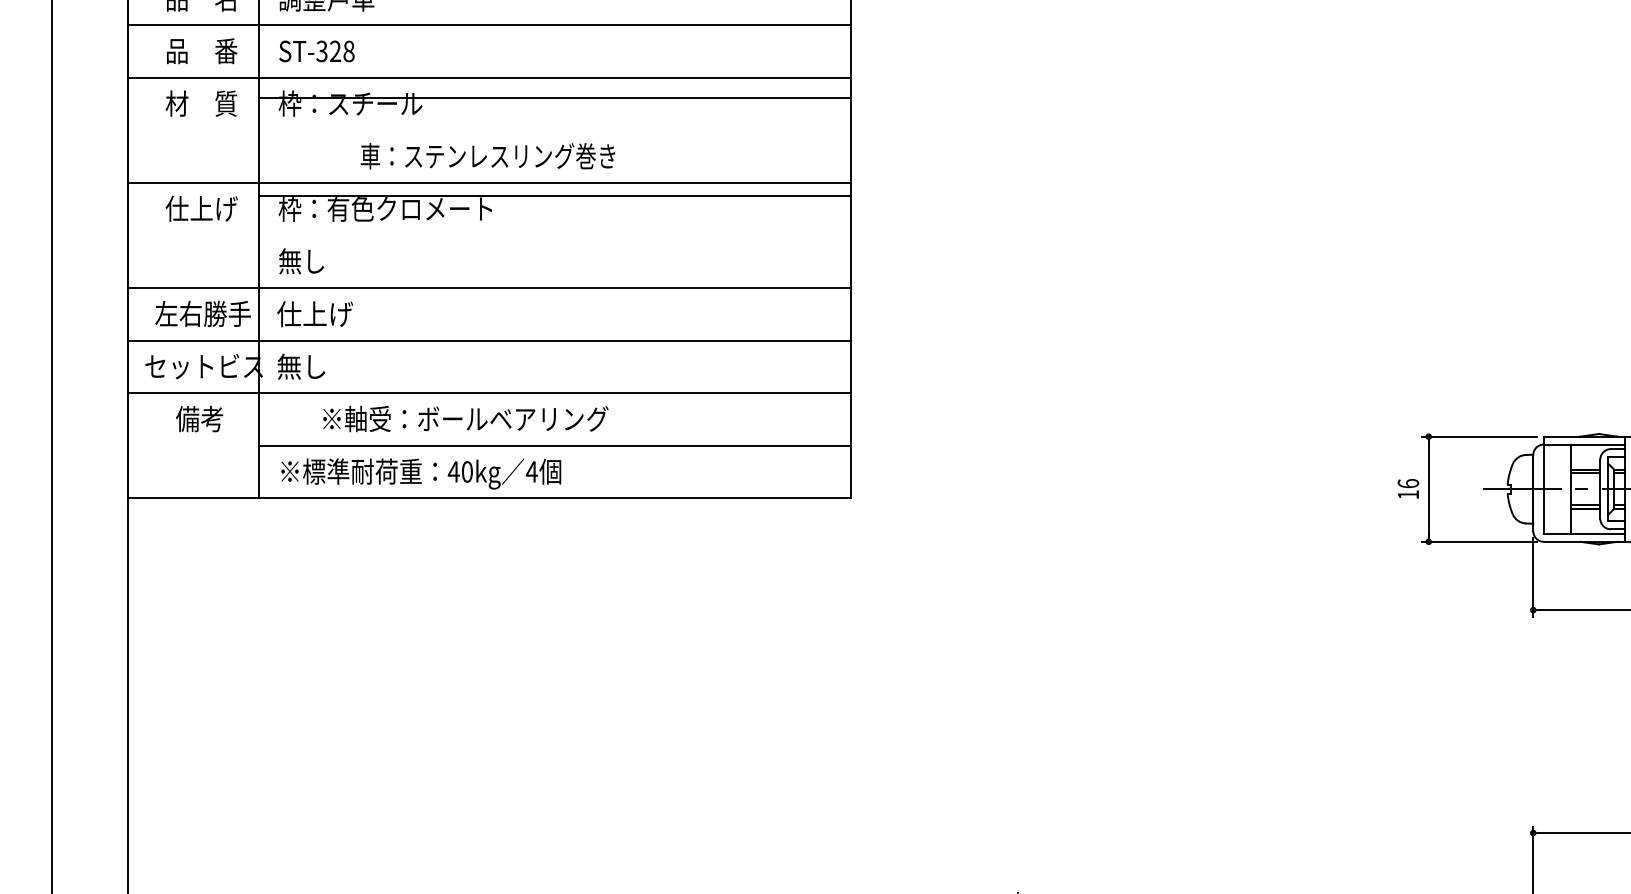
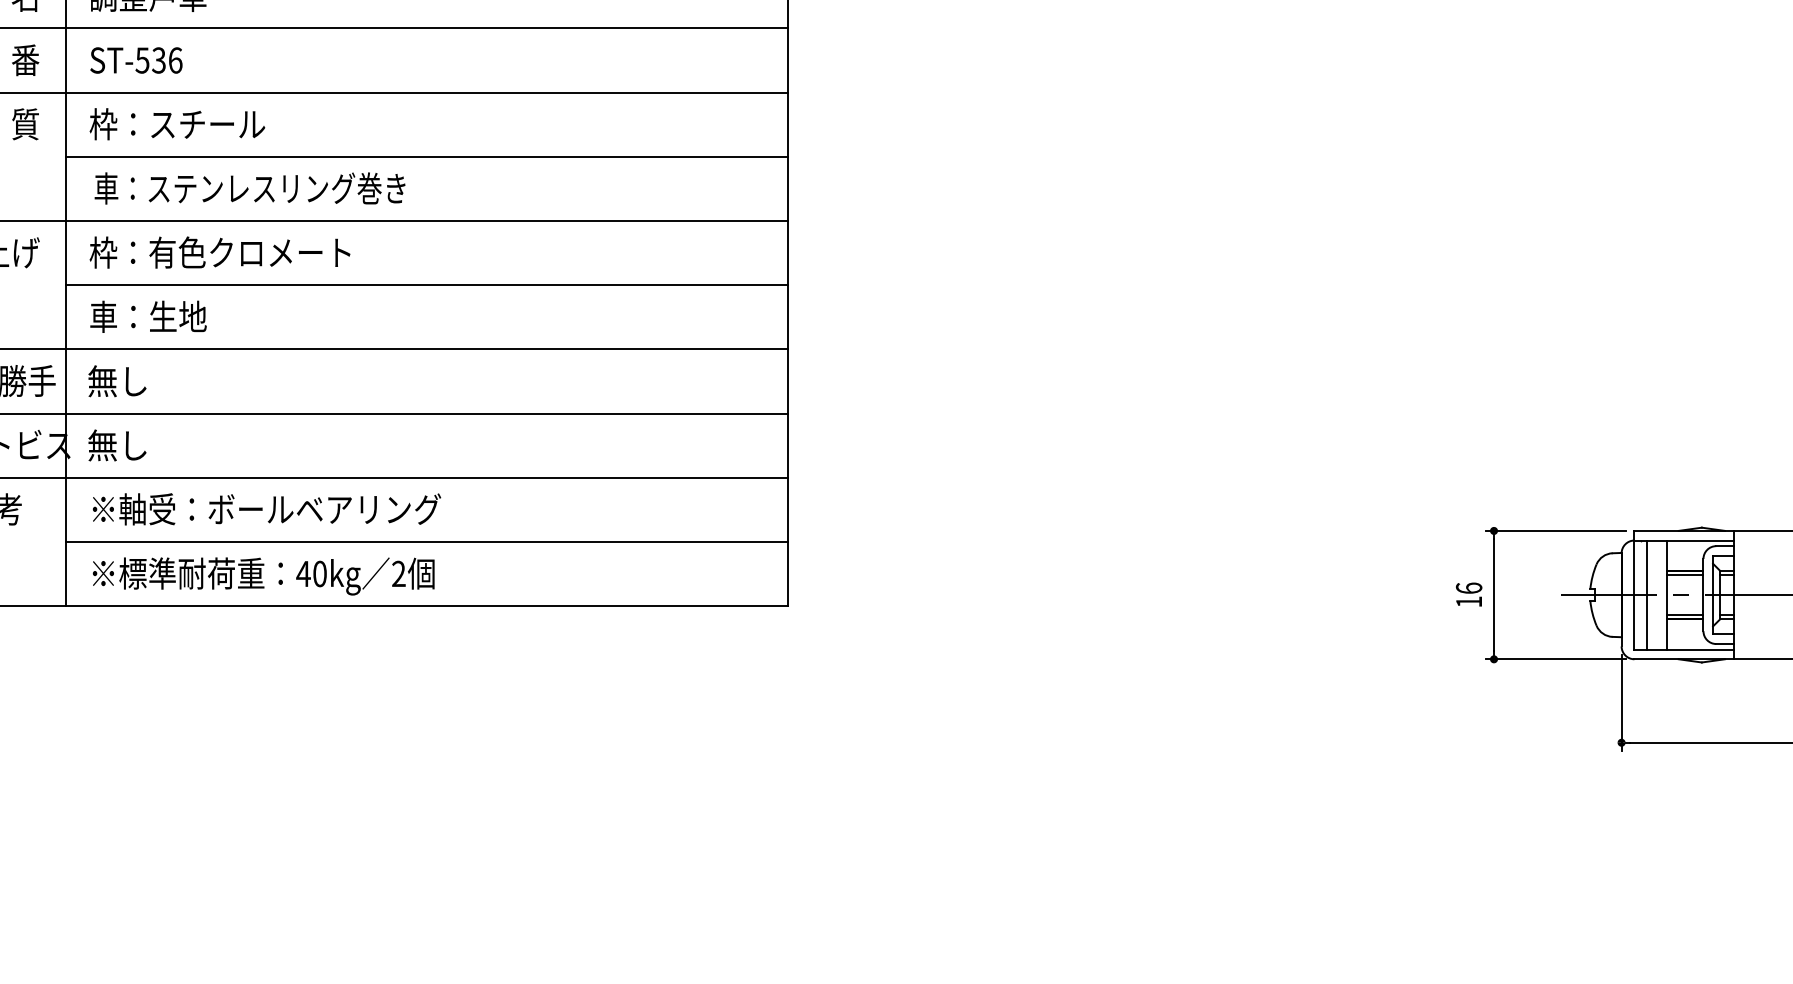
text: (335, 51) -> (159, 60), ST-328 -> ST-536
line: (554, 98) -> (426, 157), moved
text: (487, 156) -> (249, 188), moved
line: (554, 196) -> (426, 285), moved
text: (326, 261) -> (148, 317), 無し -> 車：生地
text: (315, 314) -> (134, 381), 仕上げ -> 無し
text: (465, 418) -> (266, 508), moved
text: (531, 471) -> (398, 573), 4 -> 2
line: (1554, 488) -> (1647, 594), added

